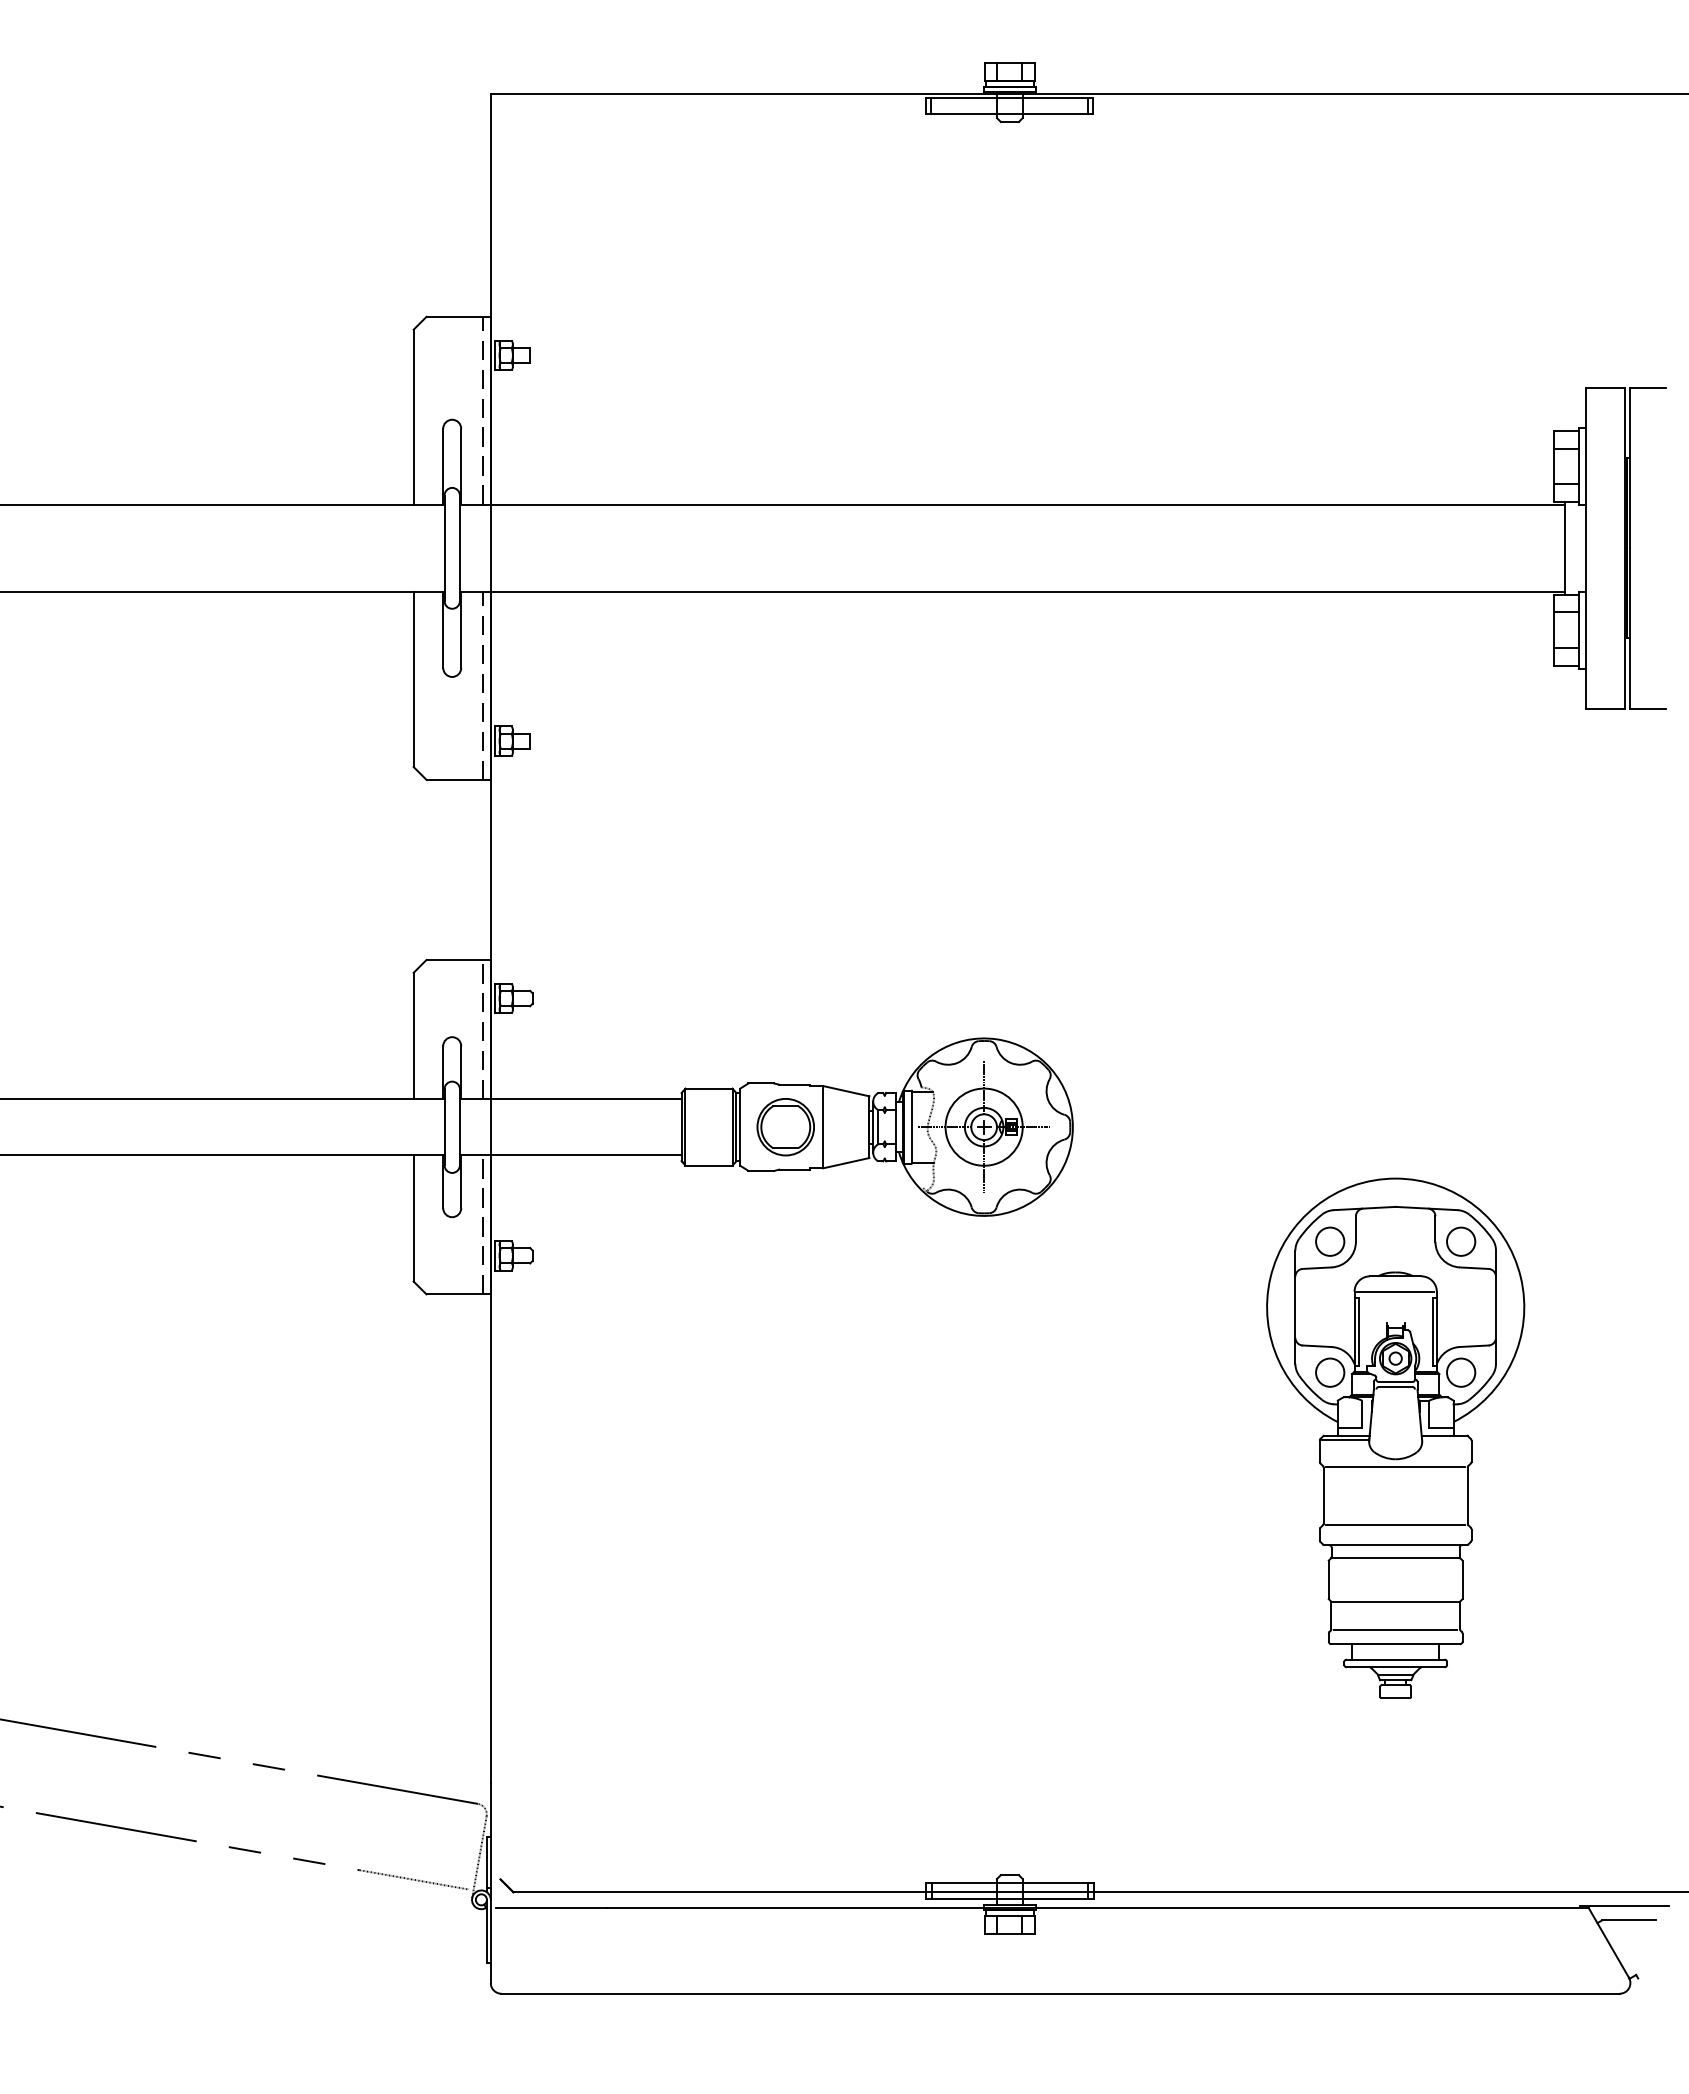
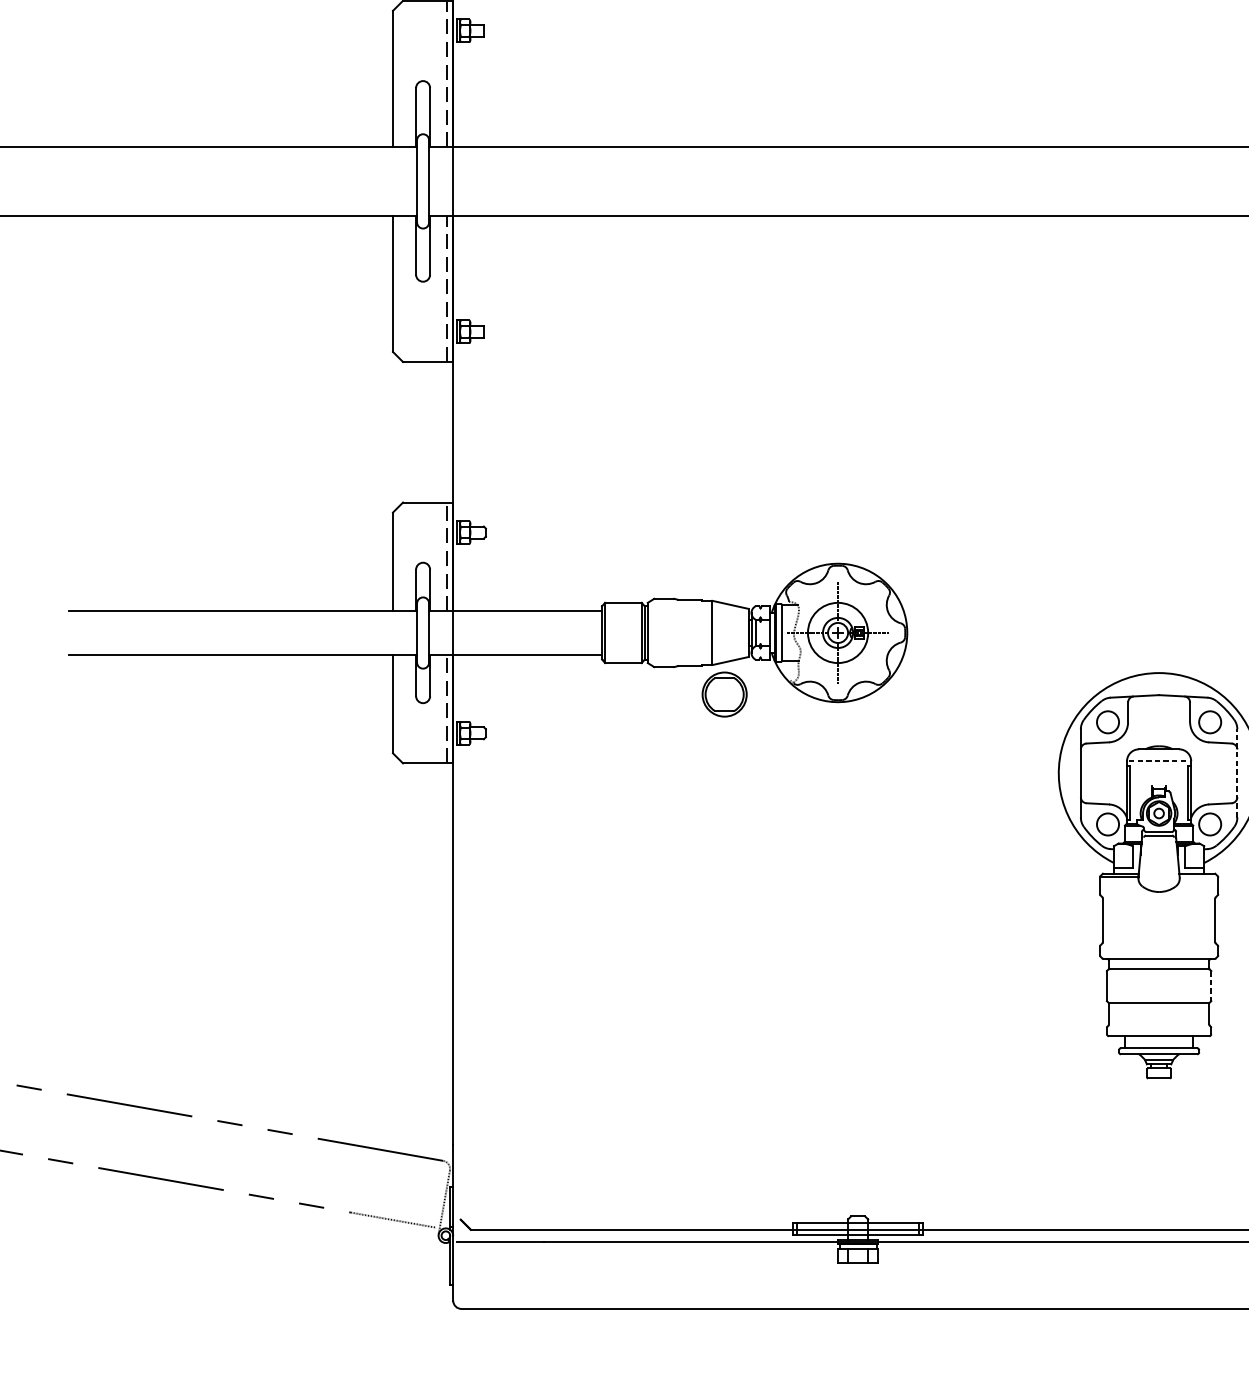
part: (785, 1127) -> (724, 694), moved
line: (1395, 1291) -> (1158, 761), solid -> dashed
line: (1496, 1307) -> (1237, 773), solid -> dashed
line: (1395, 1466) -> (1158, 897), removed
line: (1395, 1524) -> (1158, 942), removed
line: (1462, 1580) -> (1211, 986), solid -> dashed
line: (1395, 1630) -> (1158, 1025), removed

